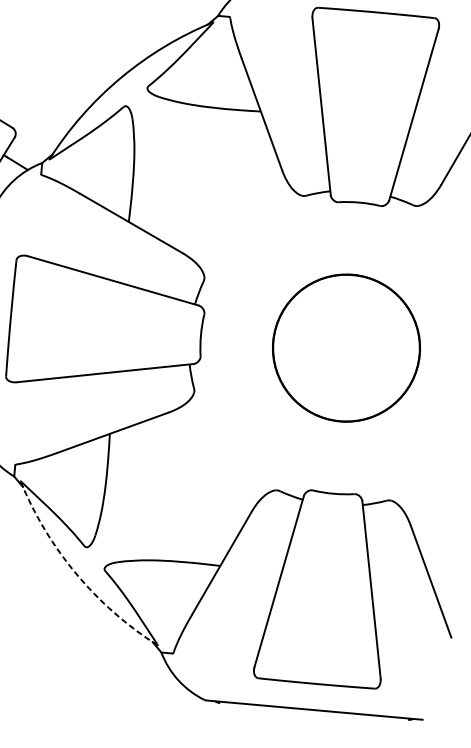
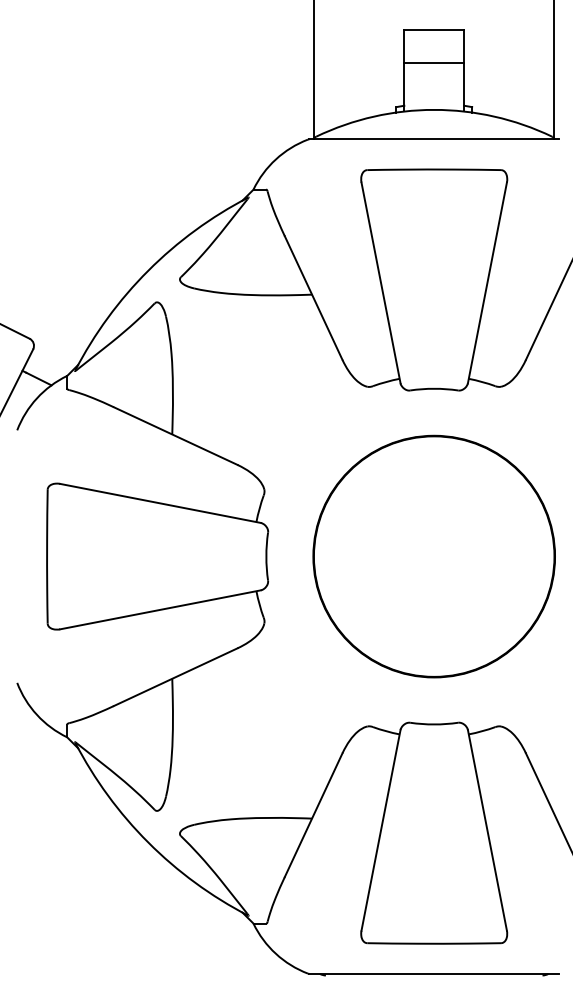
part: (345, 348) -> (433, 556), size x1.43
arc: (76, 574) -> (148, 842), dashed -> solid

